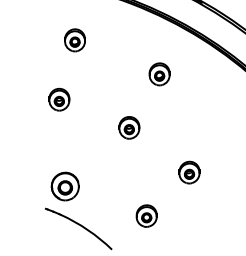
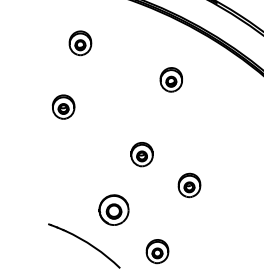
part: (129, 127) -> (142, 154), moved
part: (189, 172) -> (189, 185), moved
part: (64, 186) -> (113, 210), moved
part: (146, 215) -> (157, 250), moved

